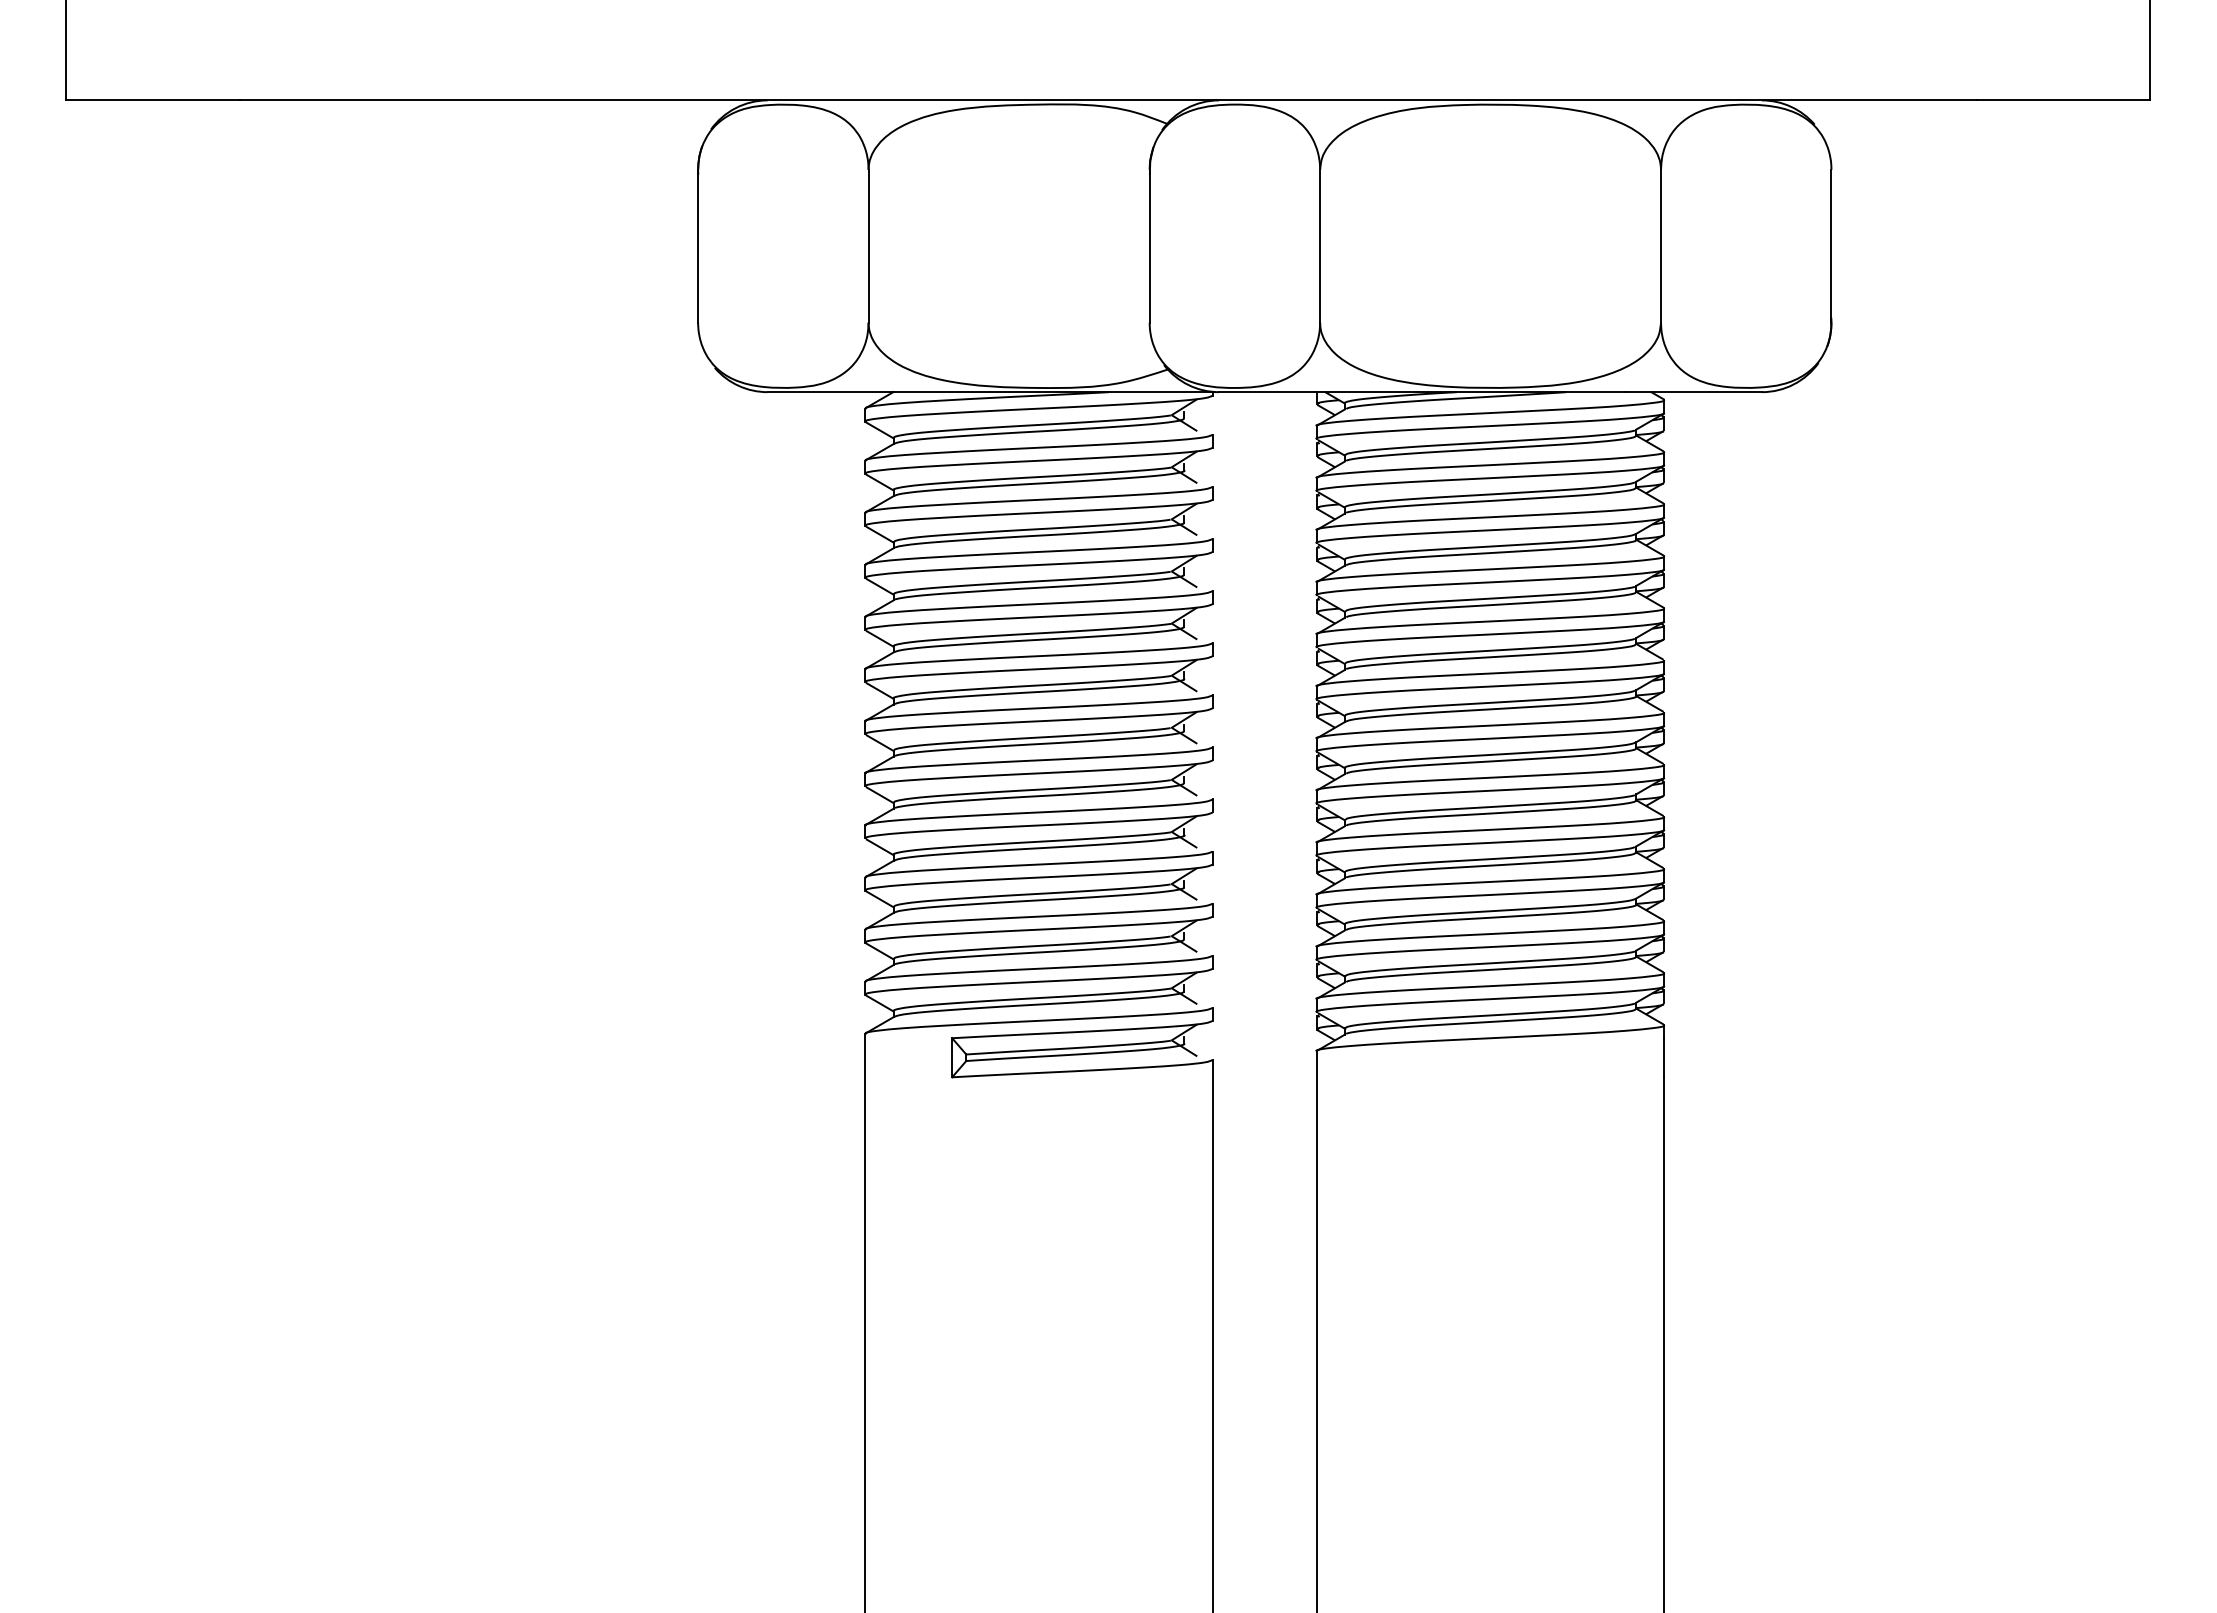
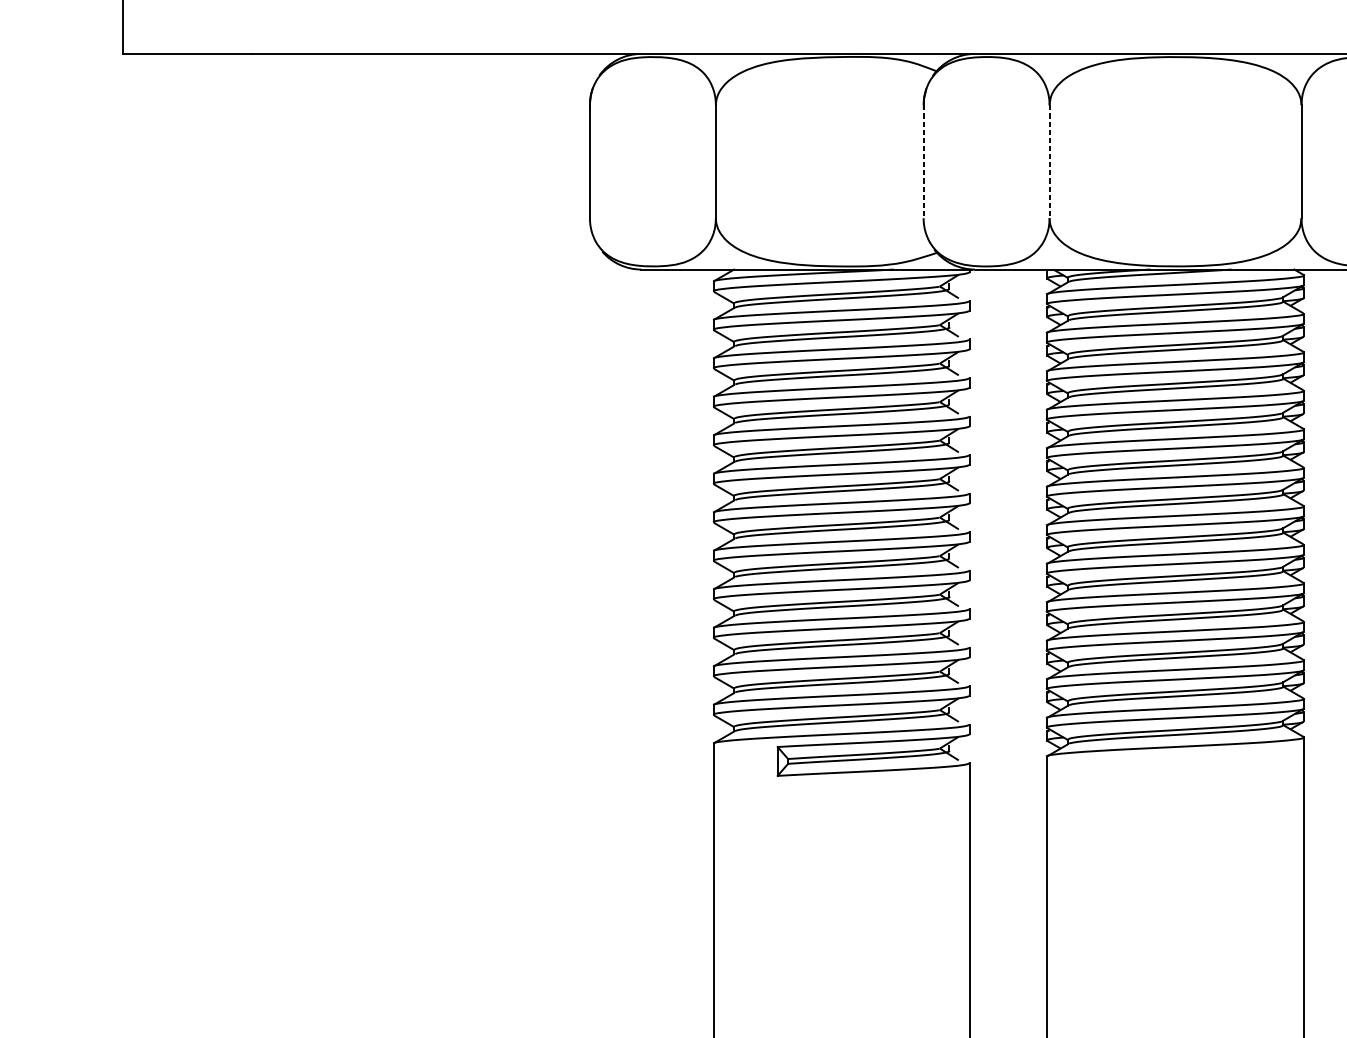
line: (1149, 246) -> (923, 161), solid -> dashed
line: (1320, 246) -> (1049, 161), solid -> dashed

